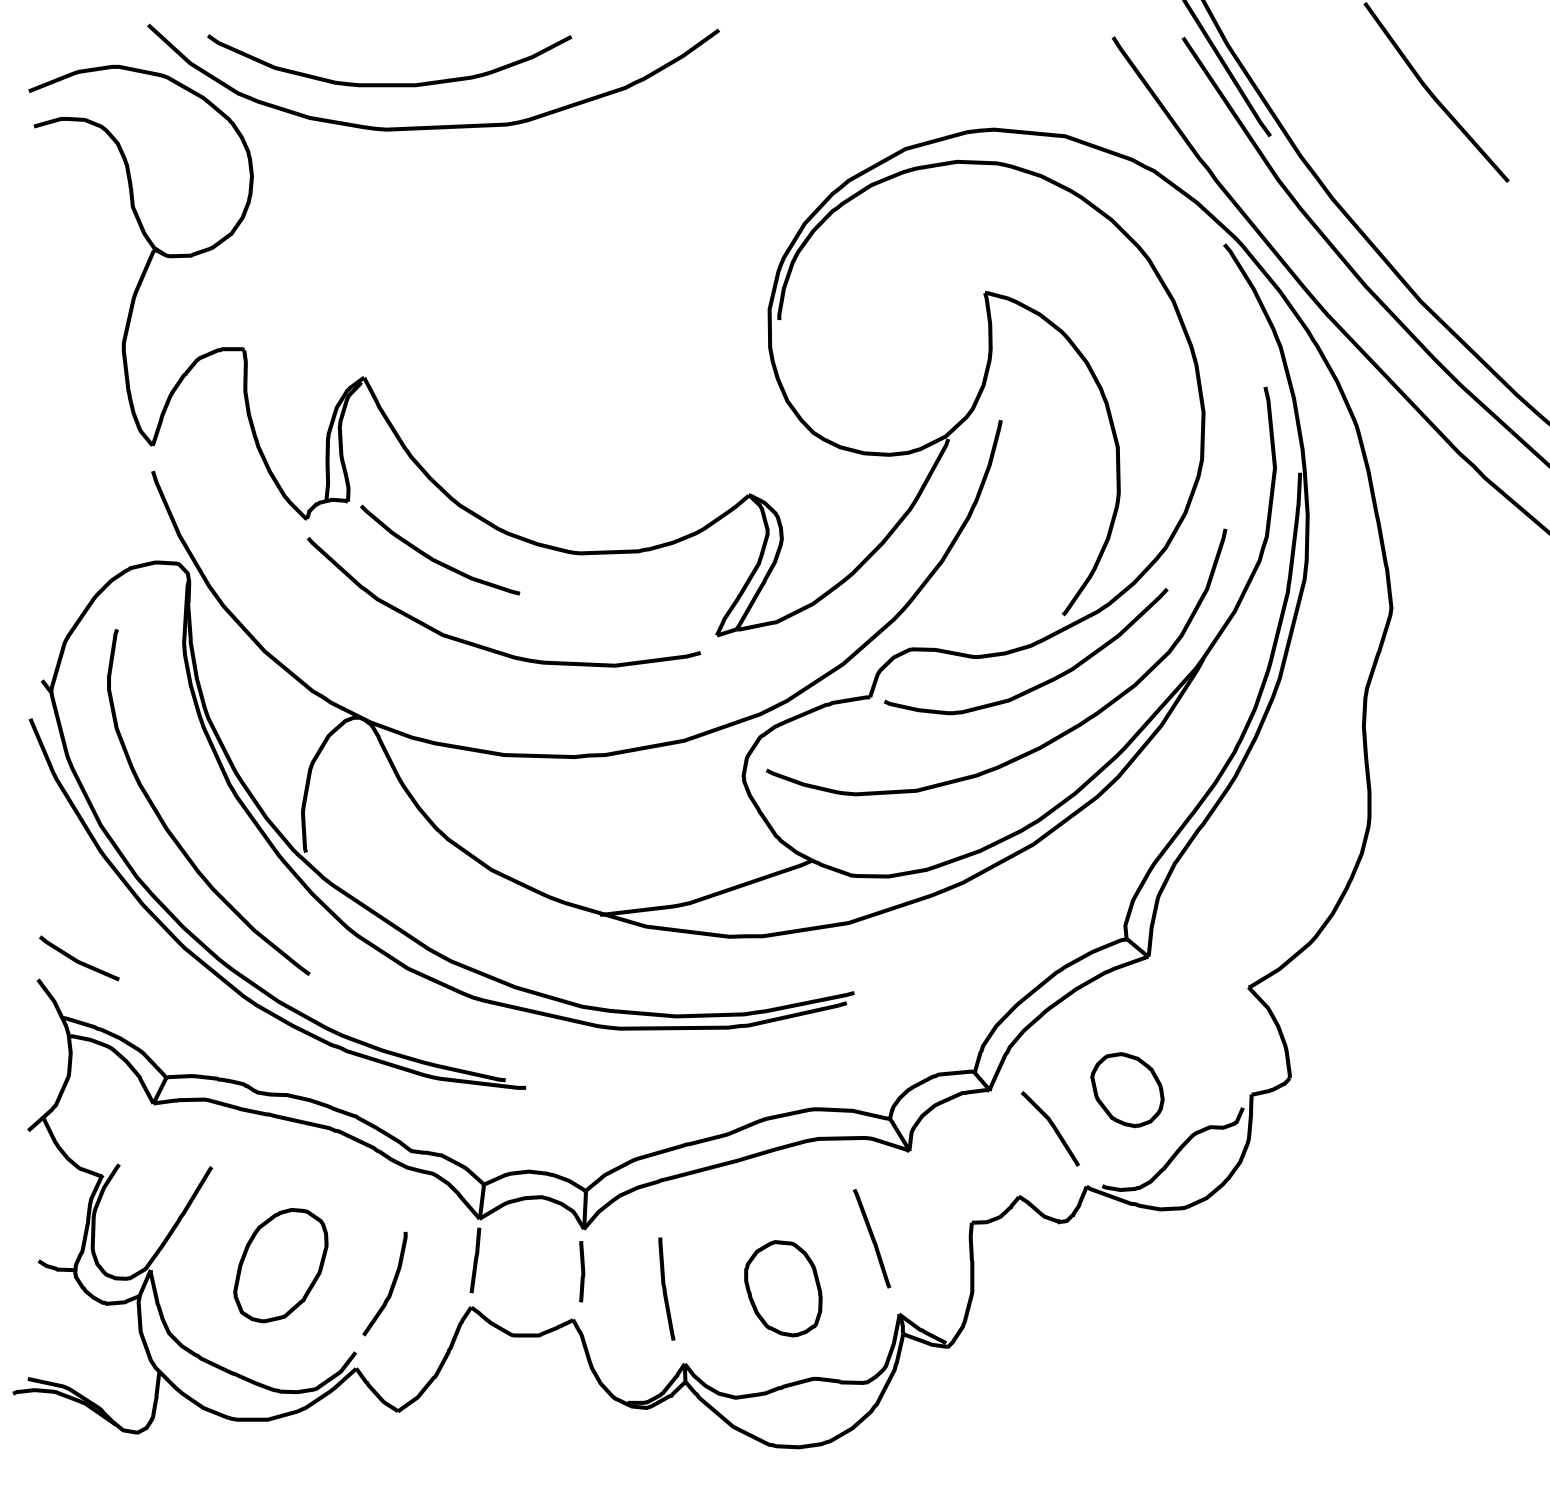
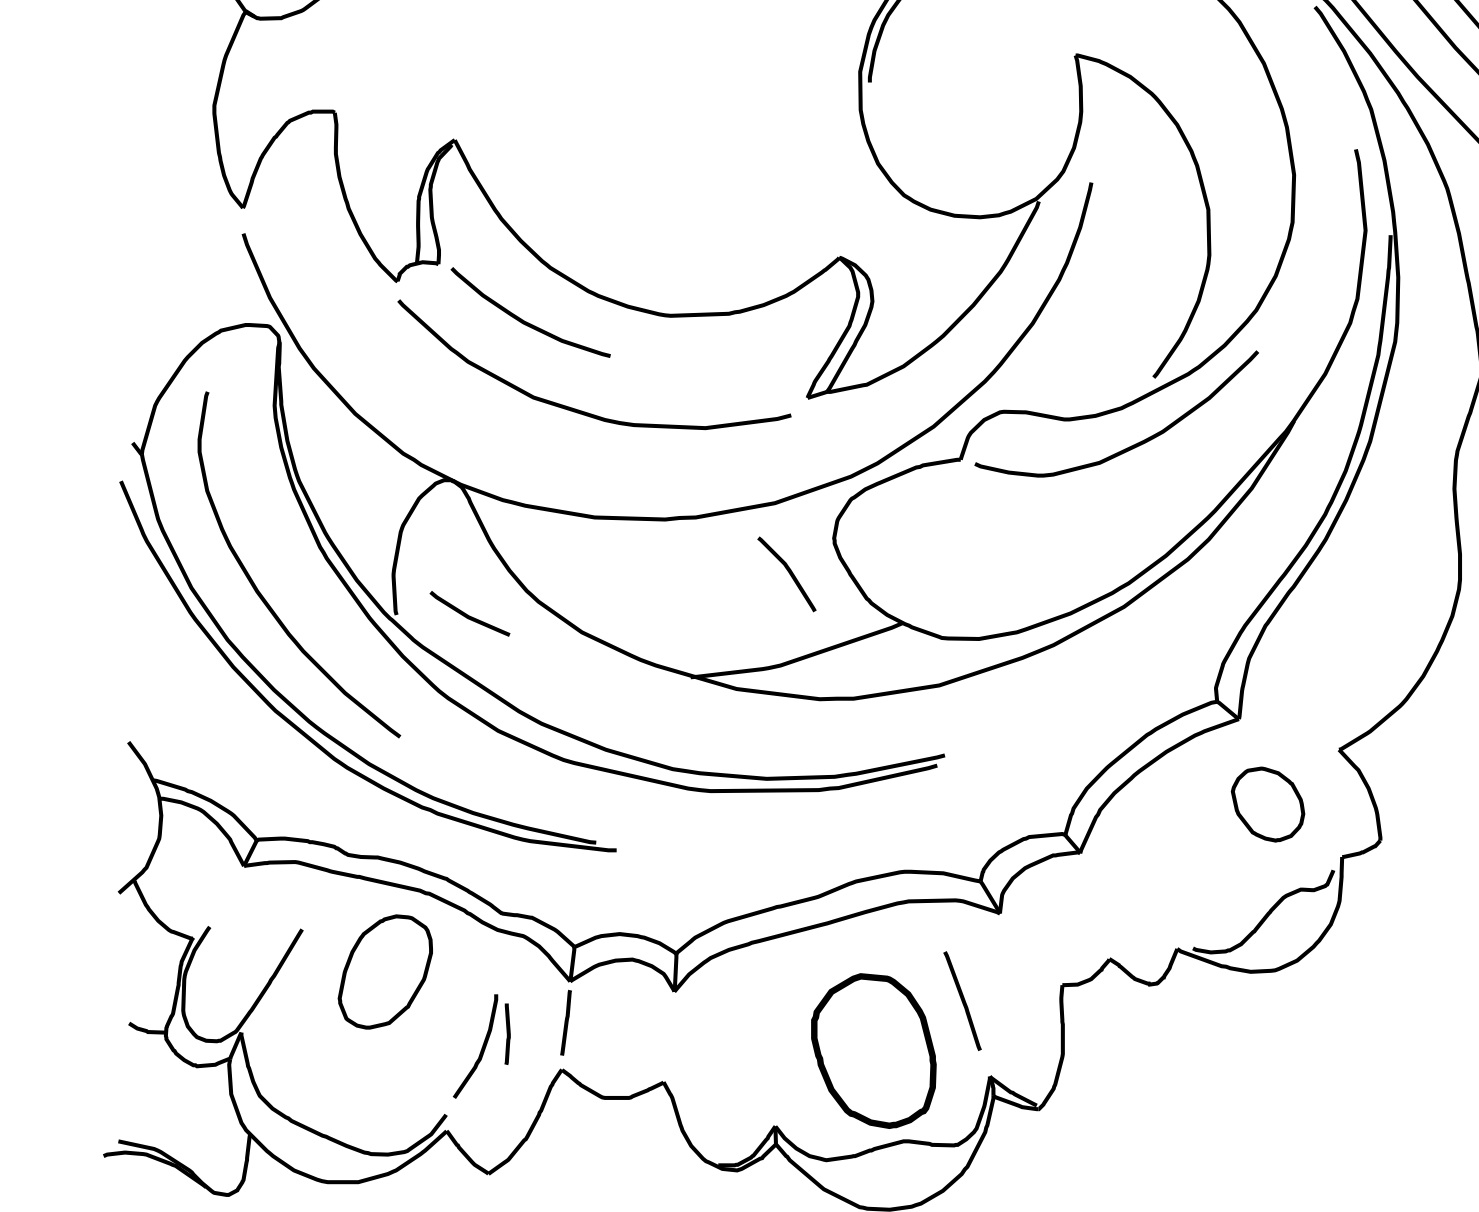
curve: (1046, 741) -> (1137, 503), removed
line: (78, 959) -> (469, 614), moved
part: (1127, 1090) -> (1268, 804), moved
curve: (1052, 1128) -> (789, 573), moved
part: (280, 1265) -> (385, 971), moved
curve: (582, 1271) -> (508, 1033), moved
curve: (666, 1288) -> (757, 1050), removed
part: (783, 1288) -> (874, 1050), size x1.6

